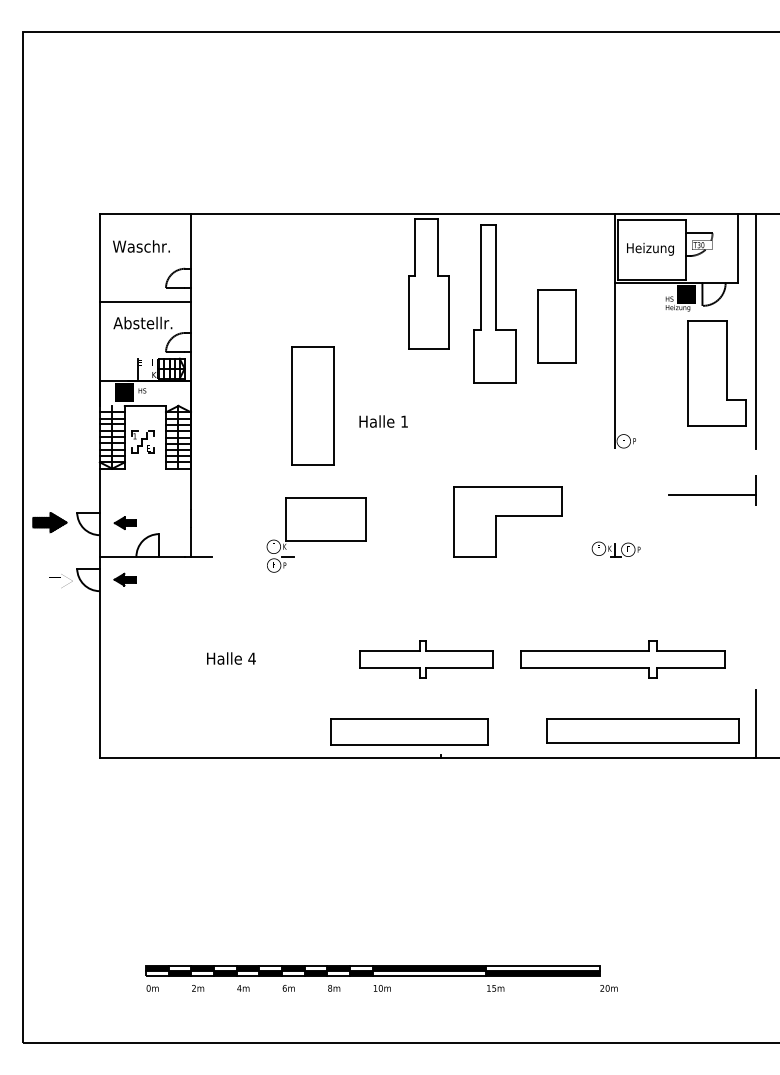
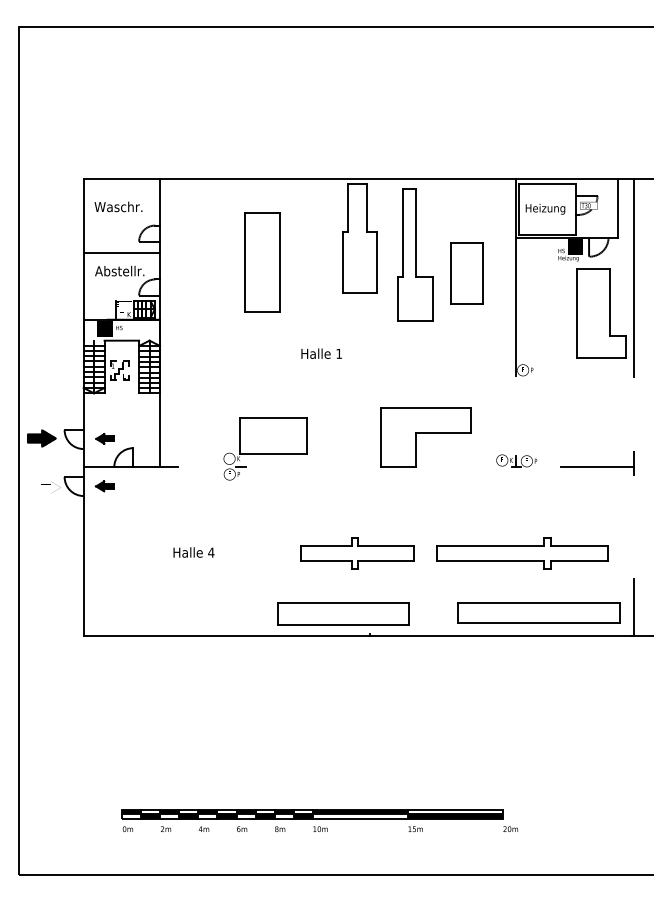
part: (312, 405) -> (261, 262), moved
part: (712, 490) -> (597, 463), moved

